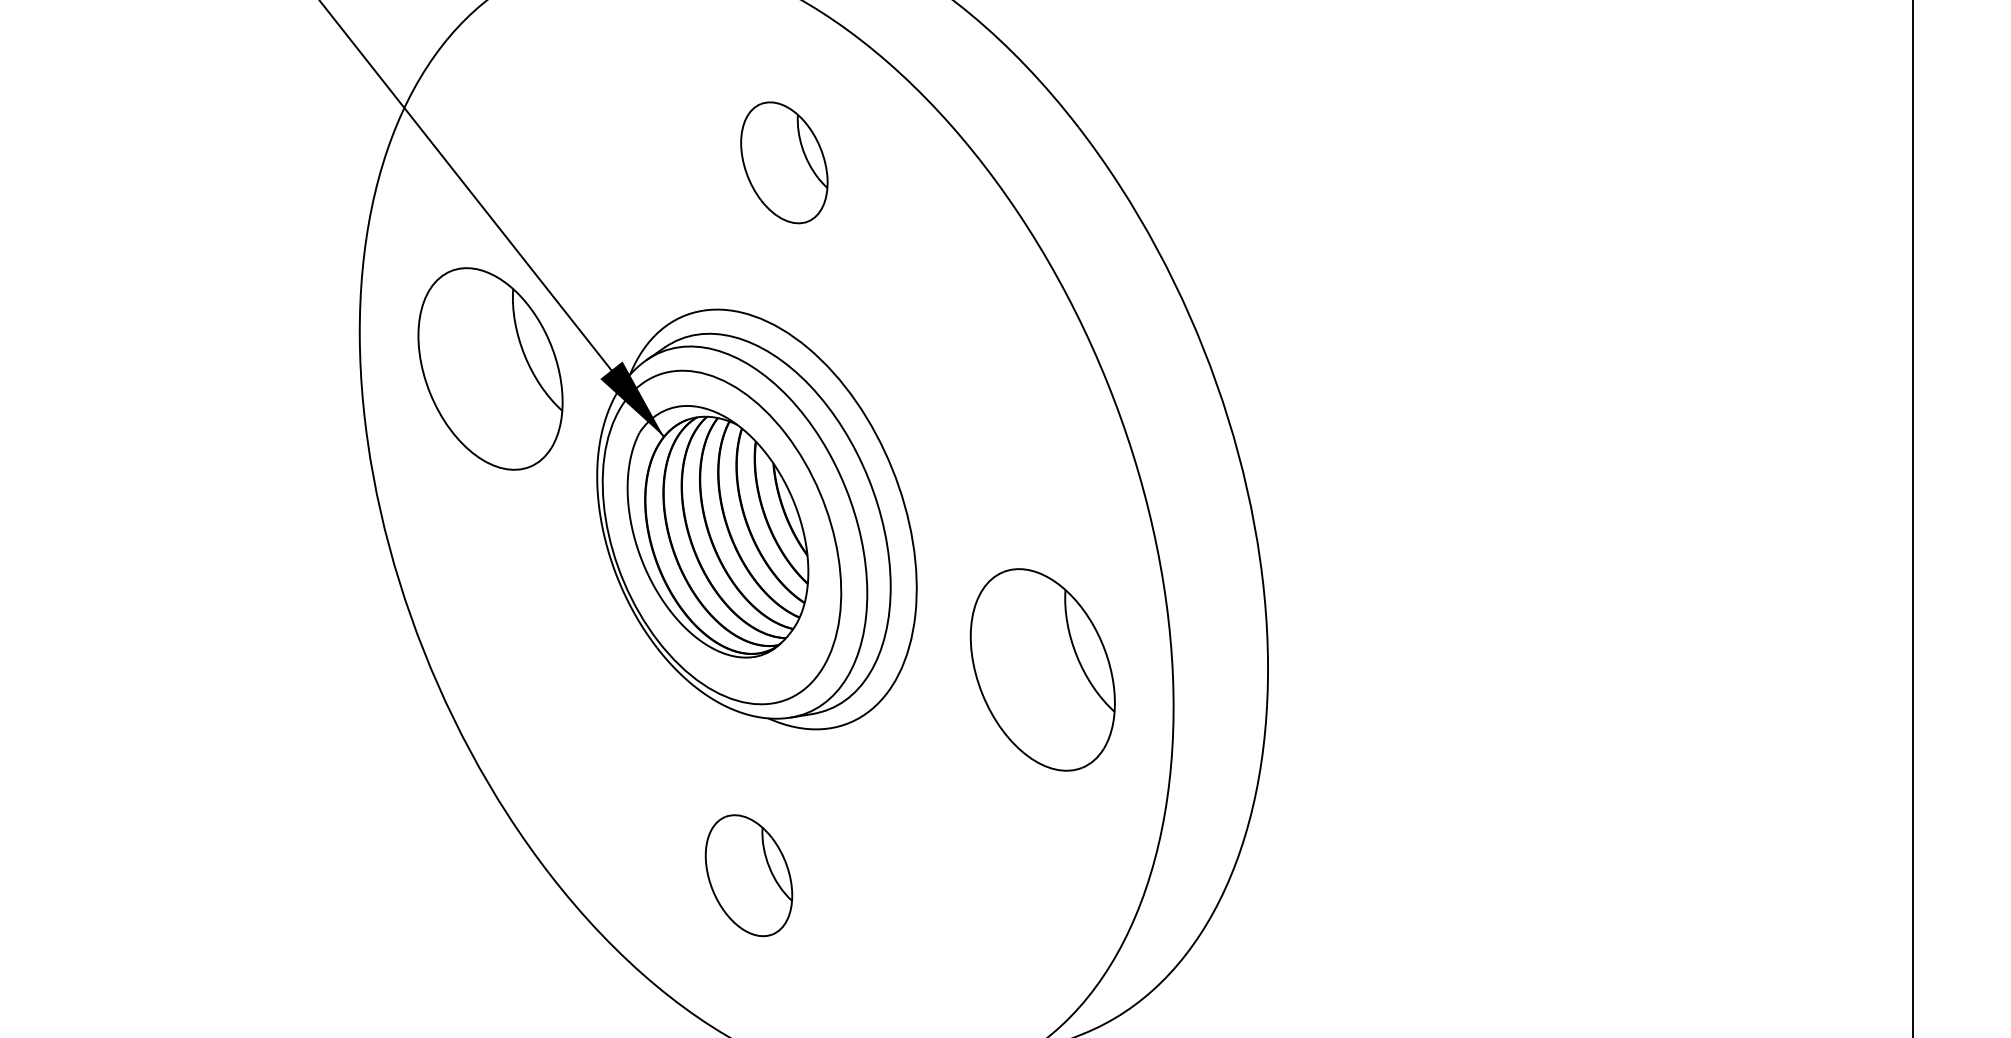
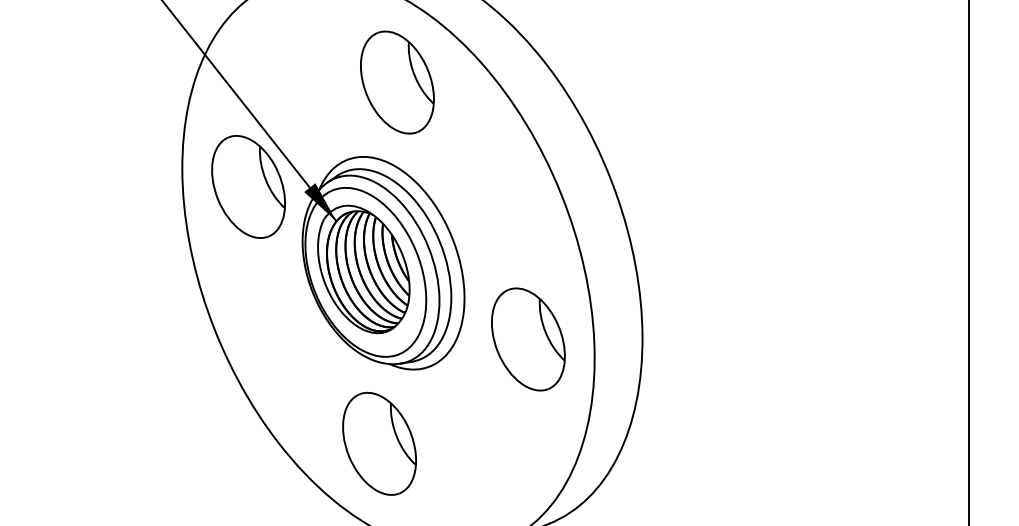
part: (784, 162) -> (397, 82), size x1.67
part: (748, 875) -> (379, 443), size x1.67

